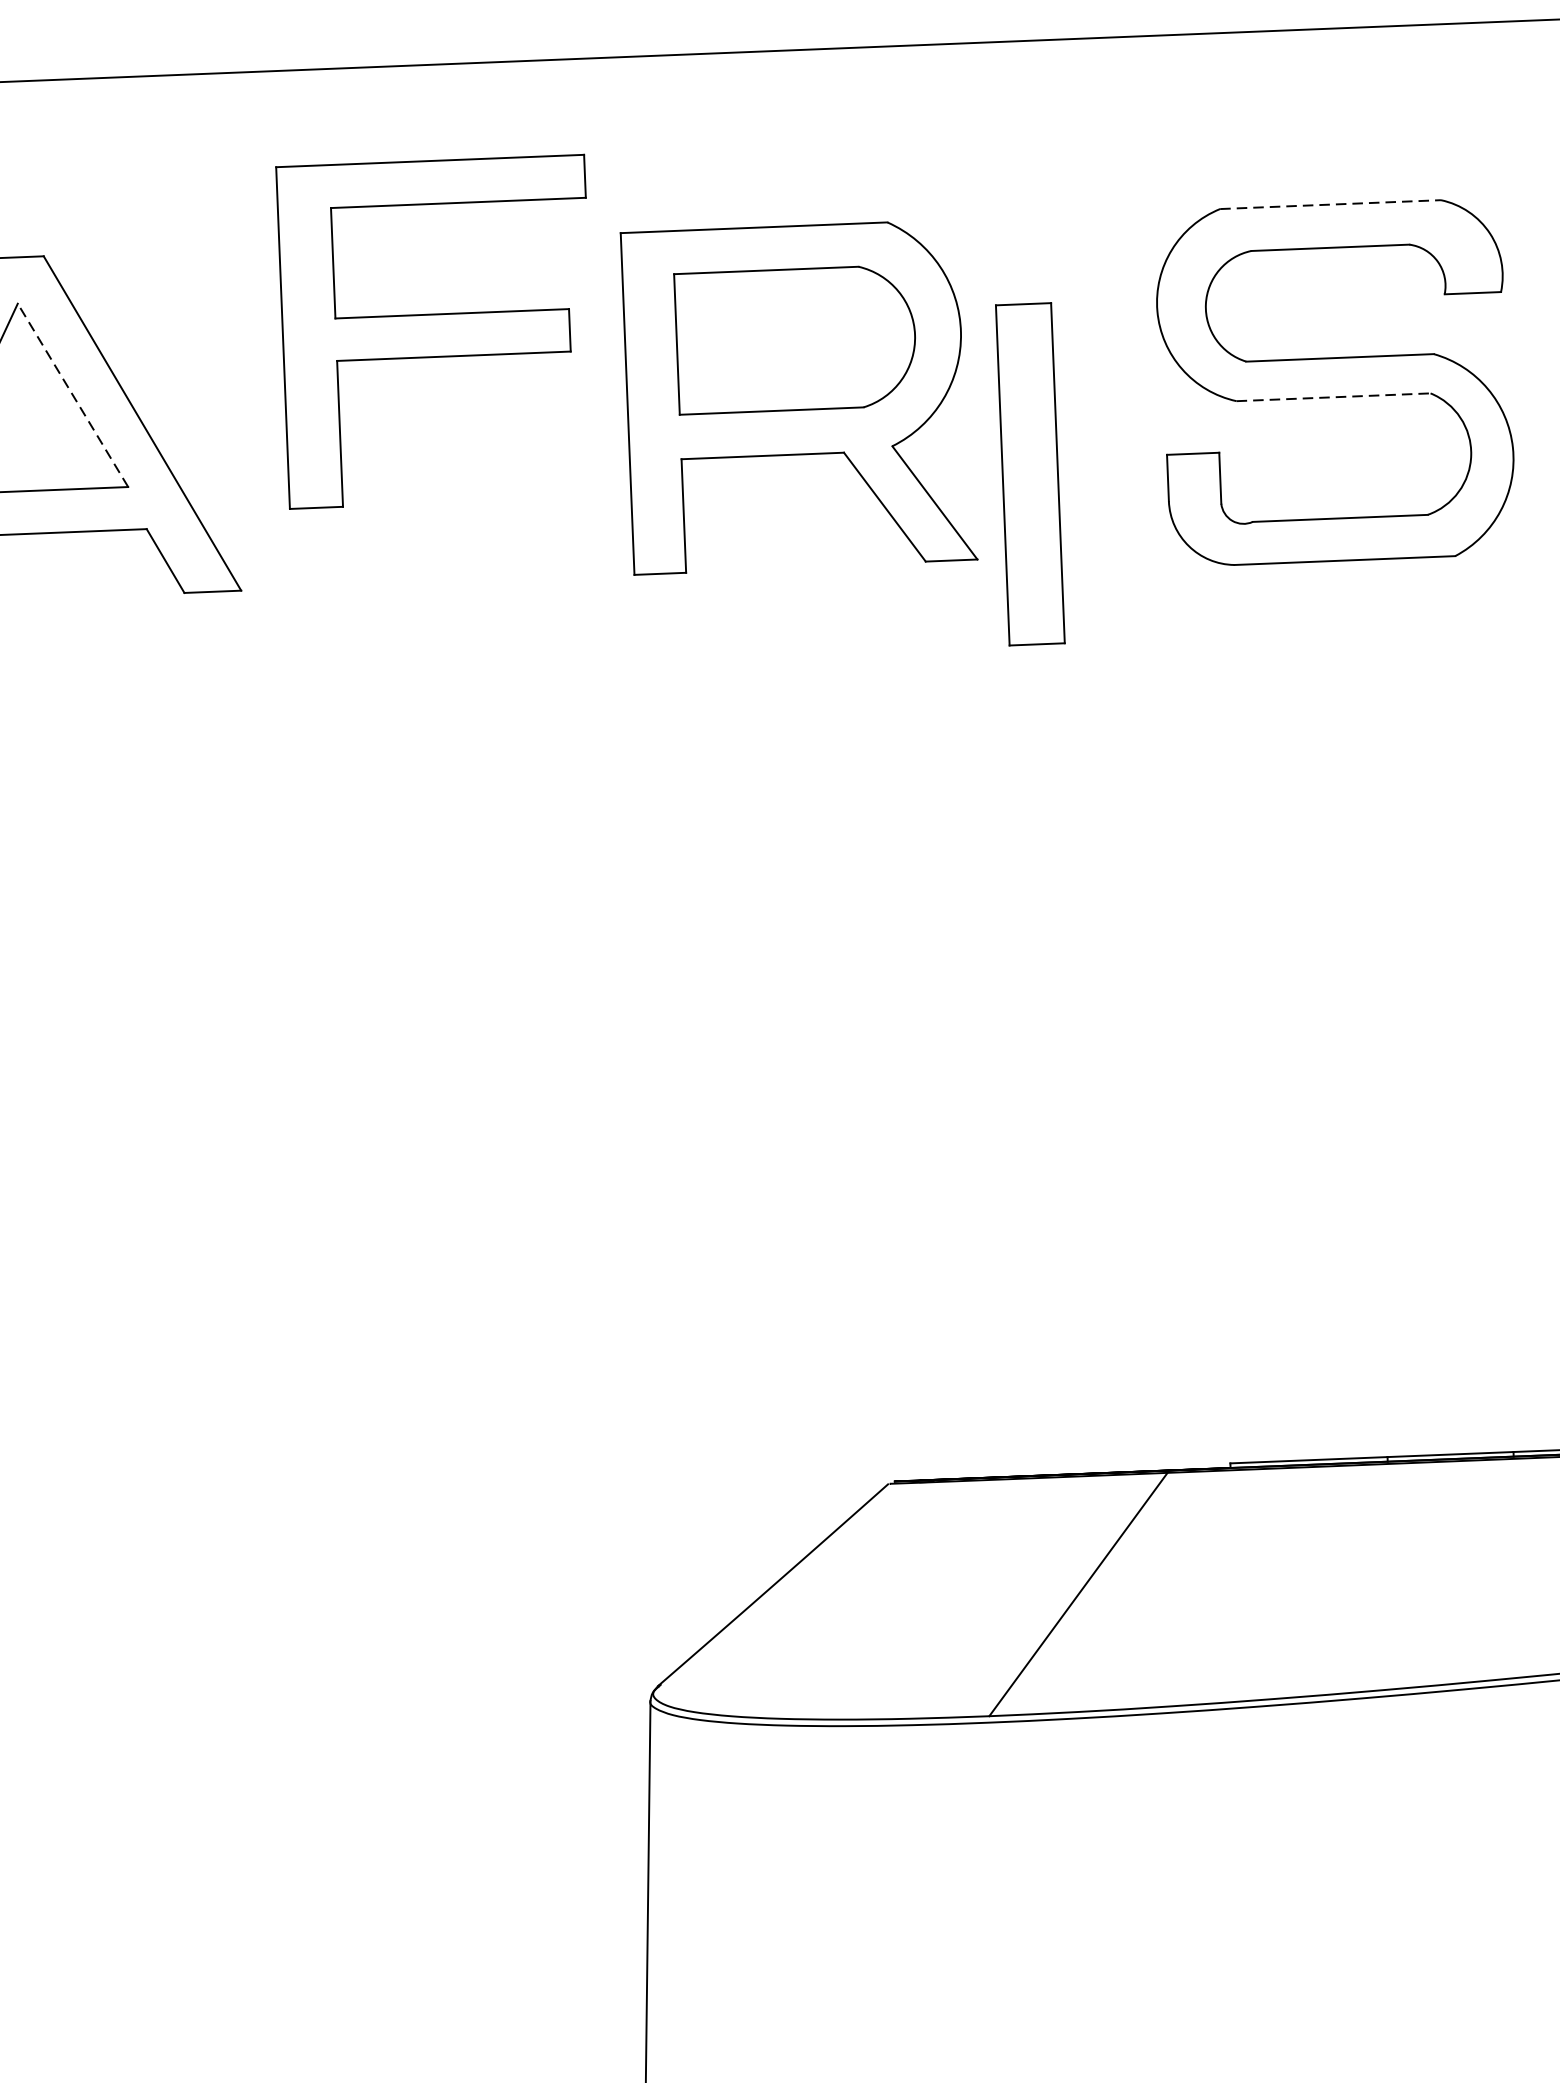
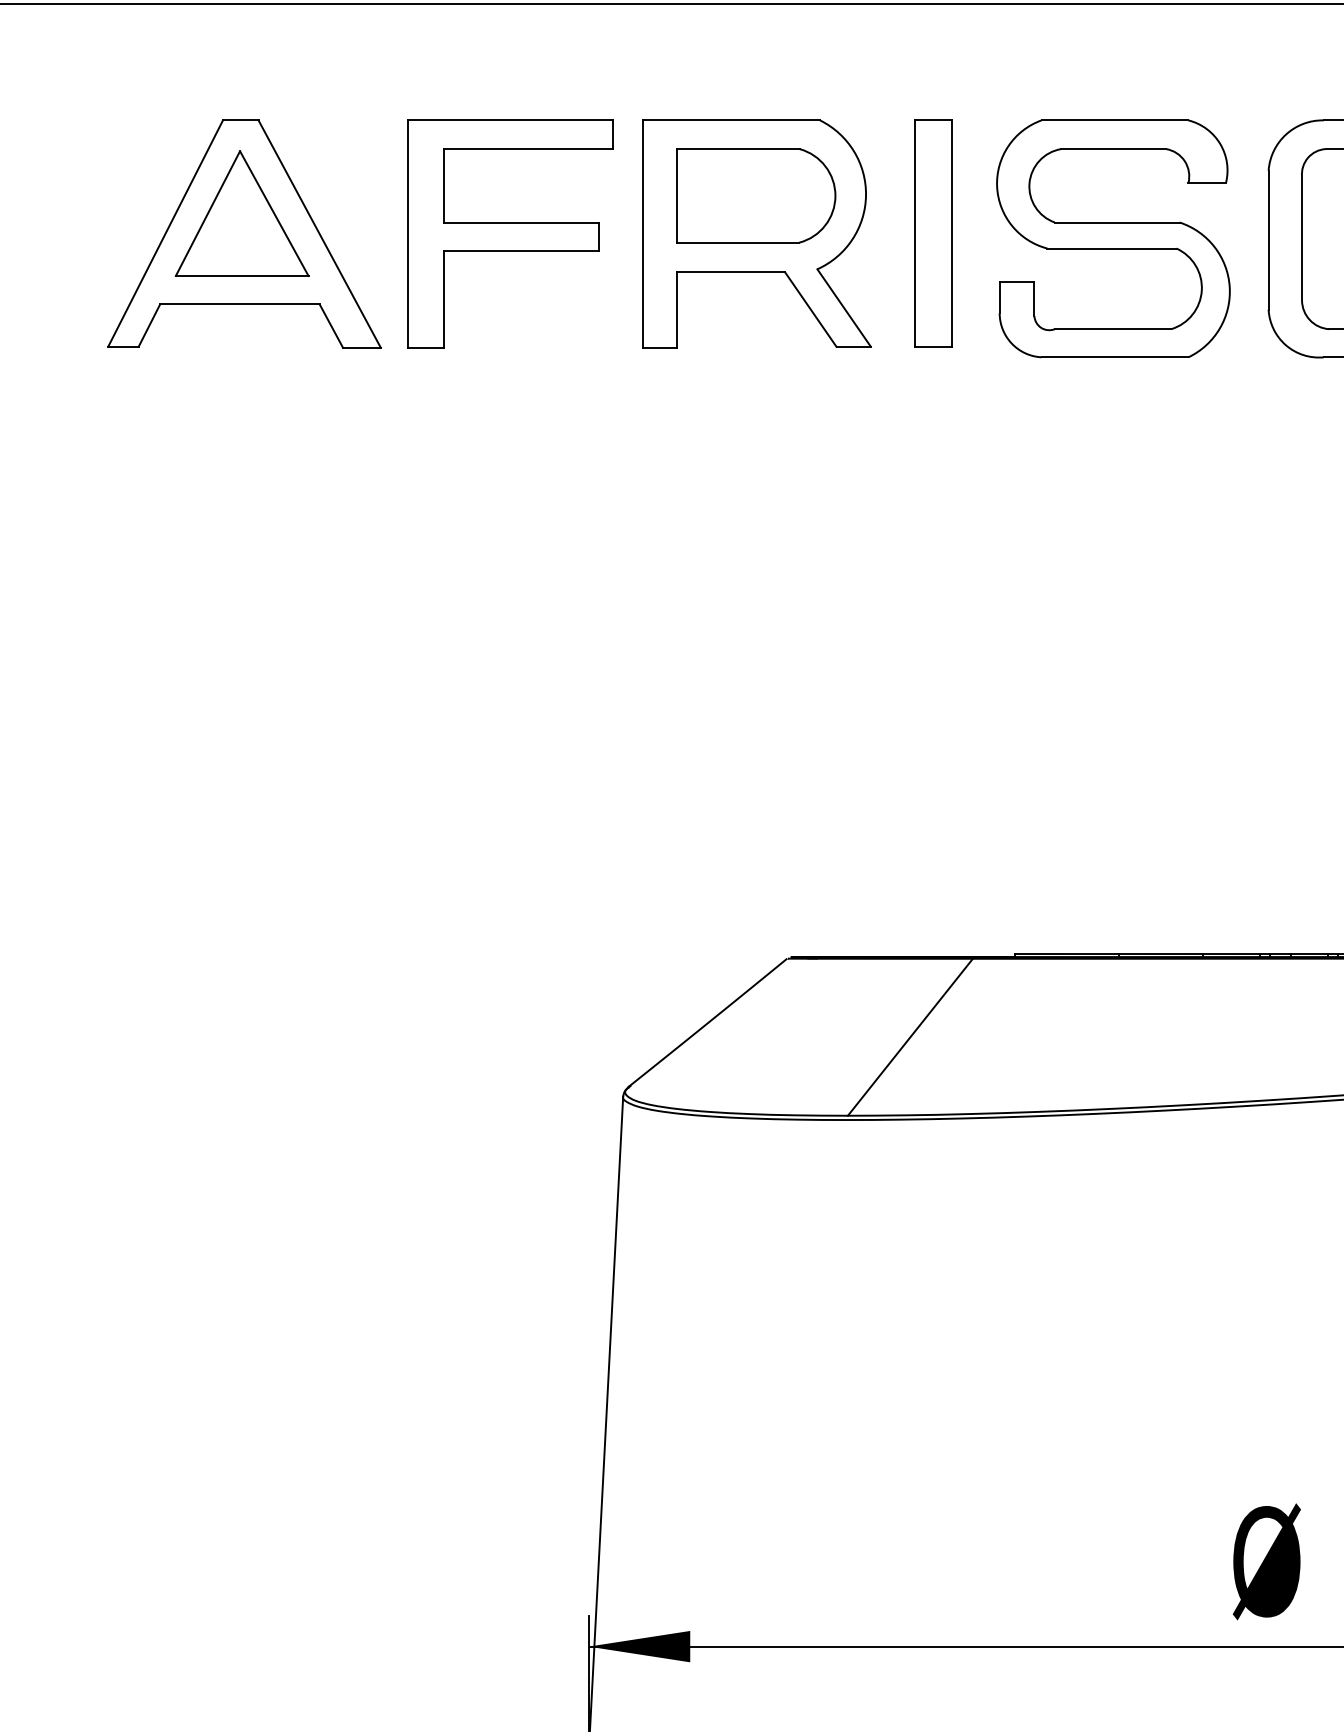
line: (1331, 204) -> (1115, 120), dashed -> solid
part: (436, 330) -> (510, 233), moved
line: (73, 395) -> (274, 213), dashed -> solid
line: (1333, 397) -> (1111, 248), dashed -> solid
part: (1030, 474) -> (933, 233), moved

